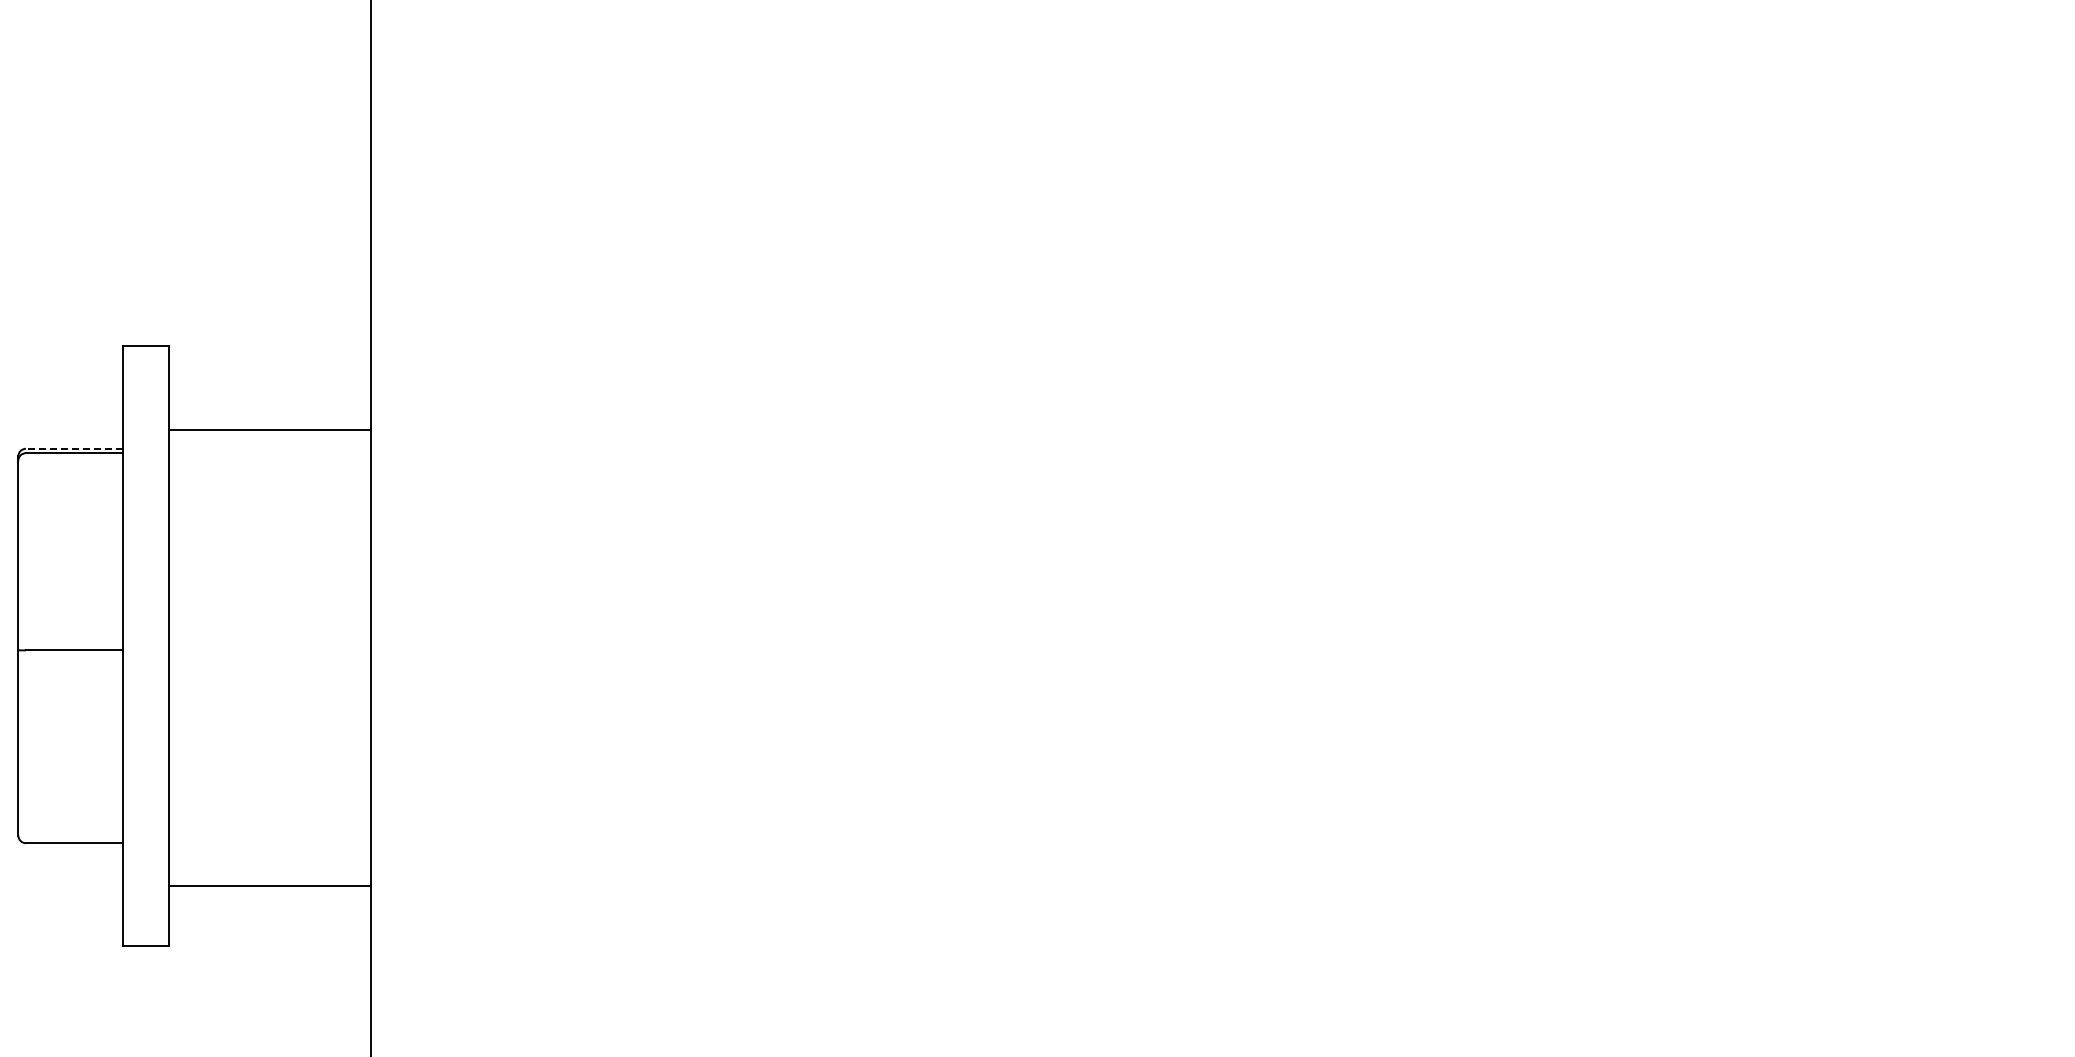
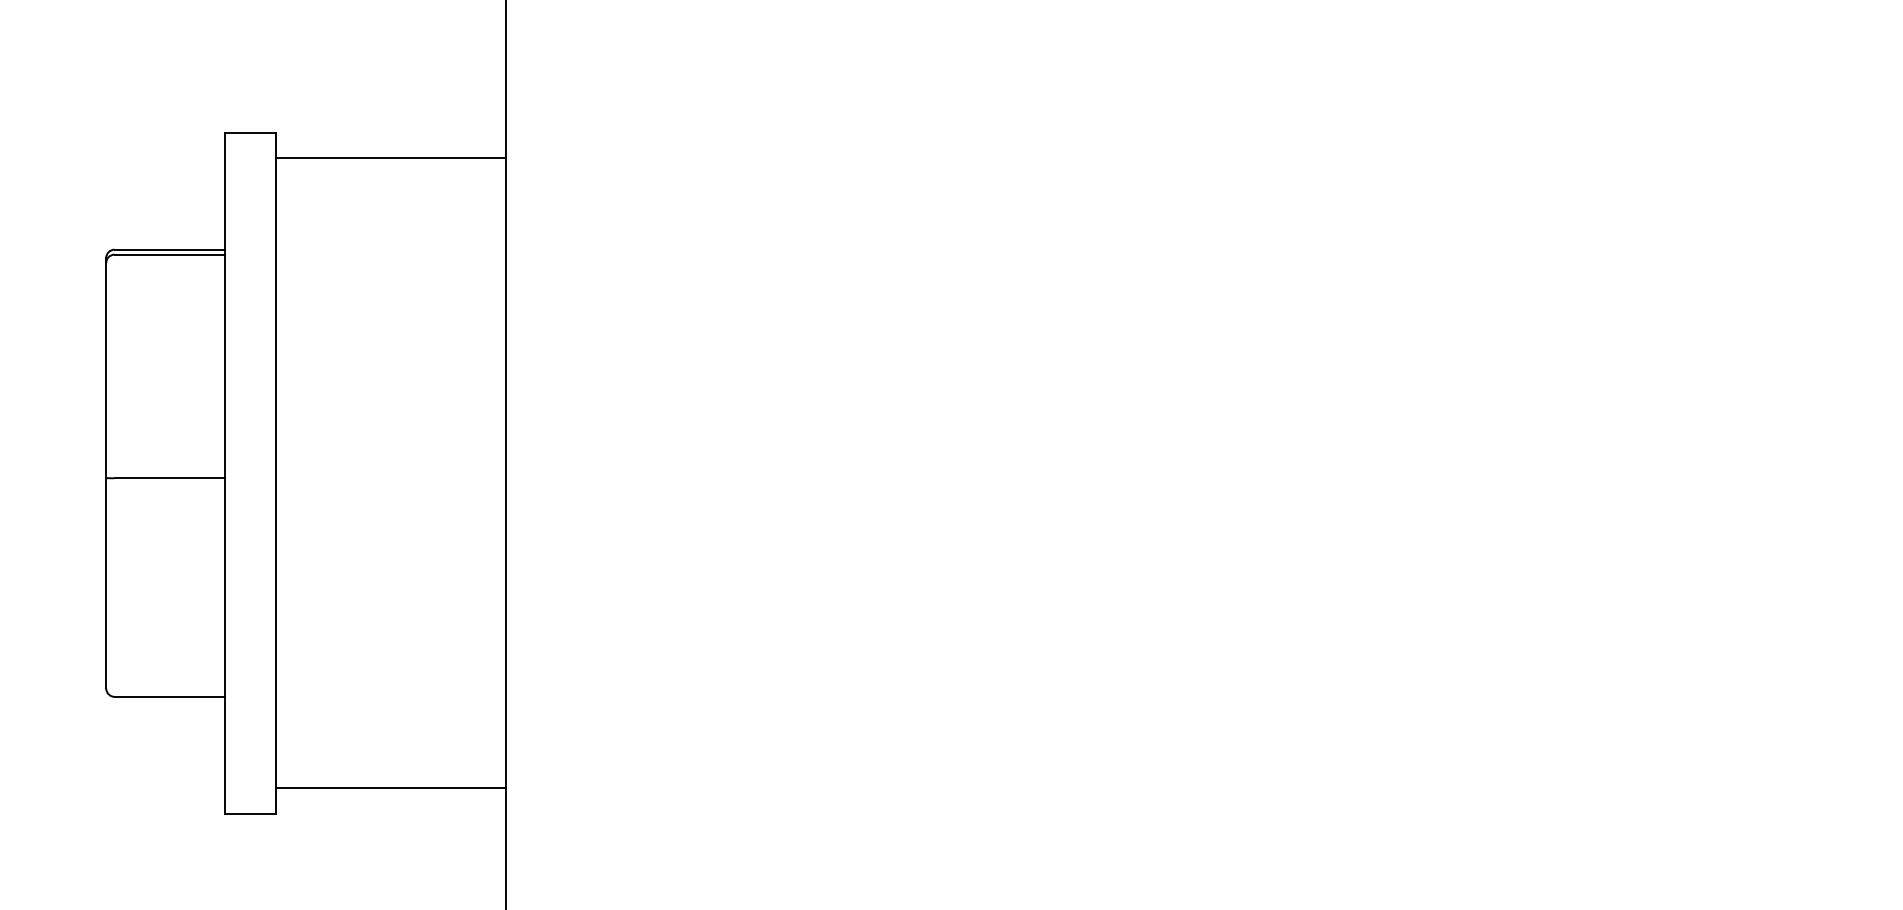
line: (269, 430) -> (390, 158), moved
line: (74, 448) -> (169, 249), dashed -> solid
line: (269, 885) -> (390, 787), moved

